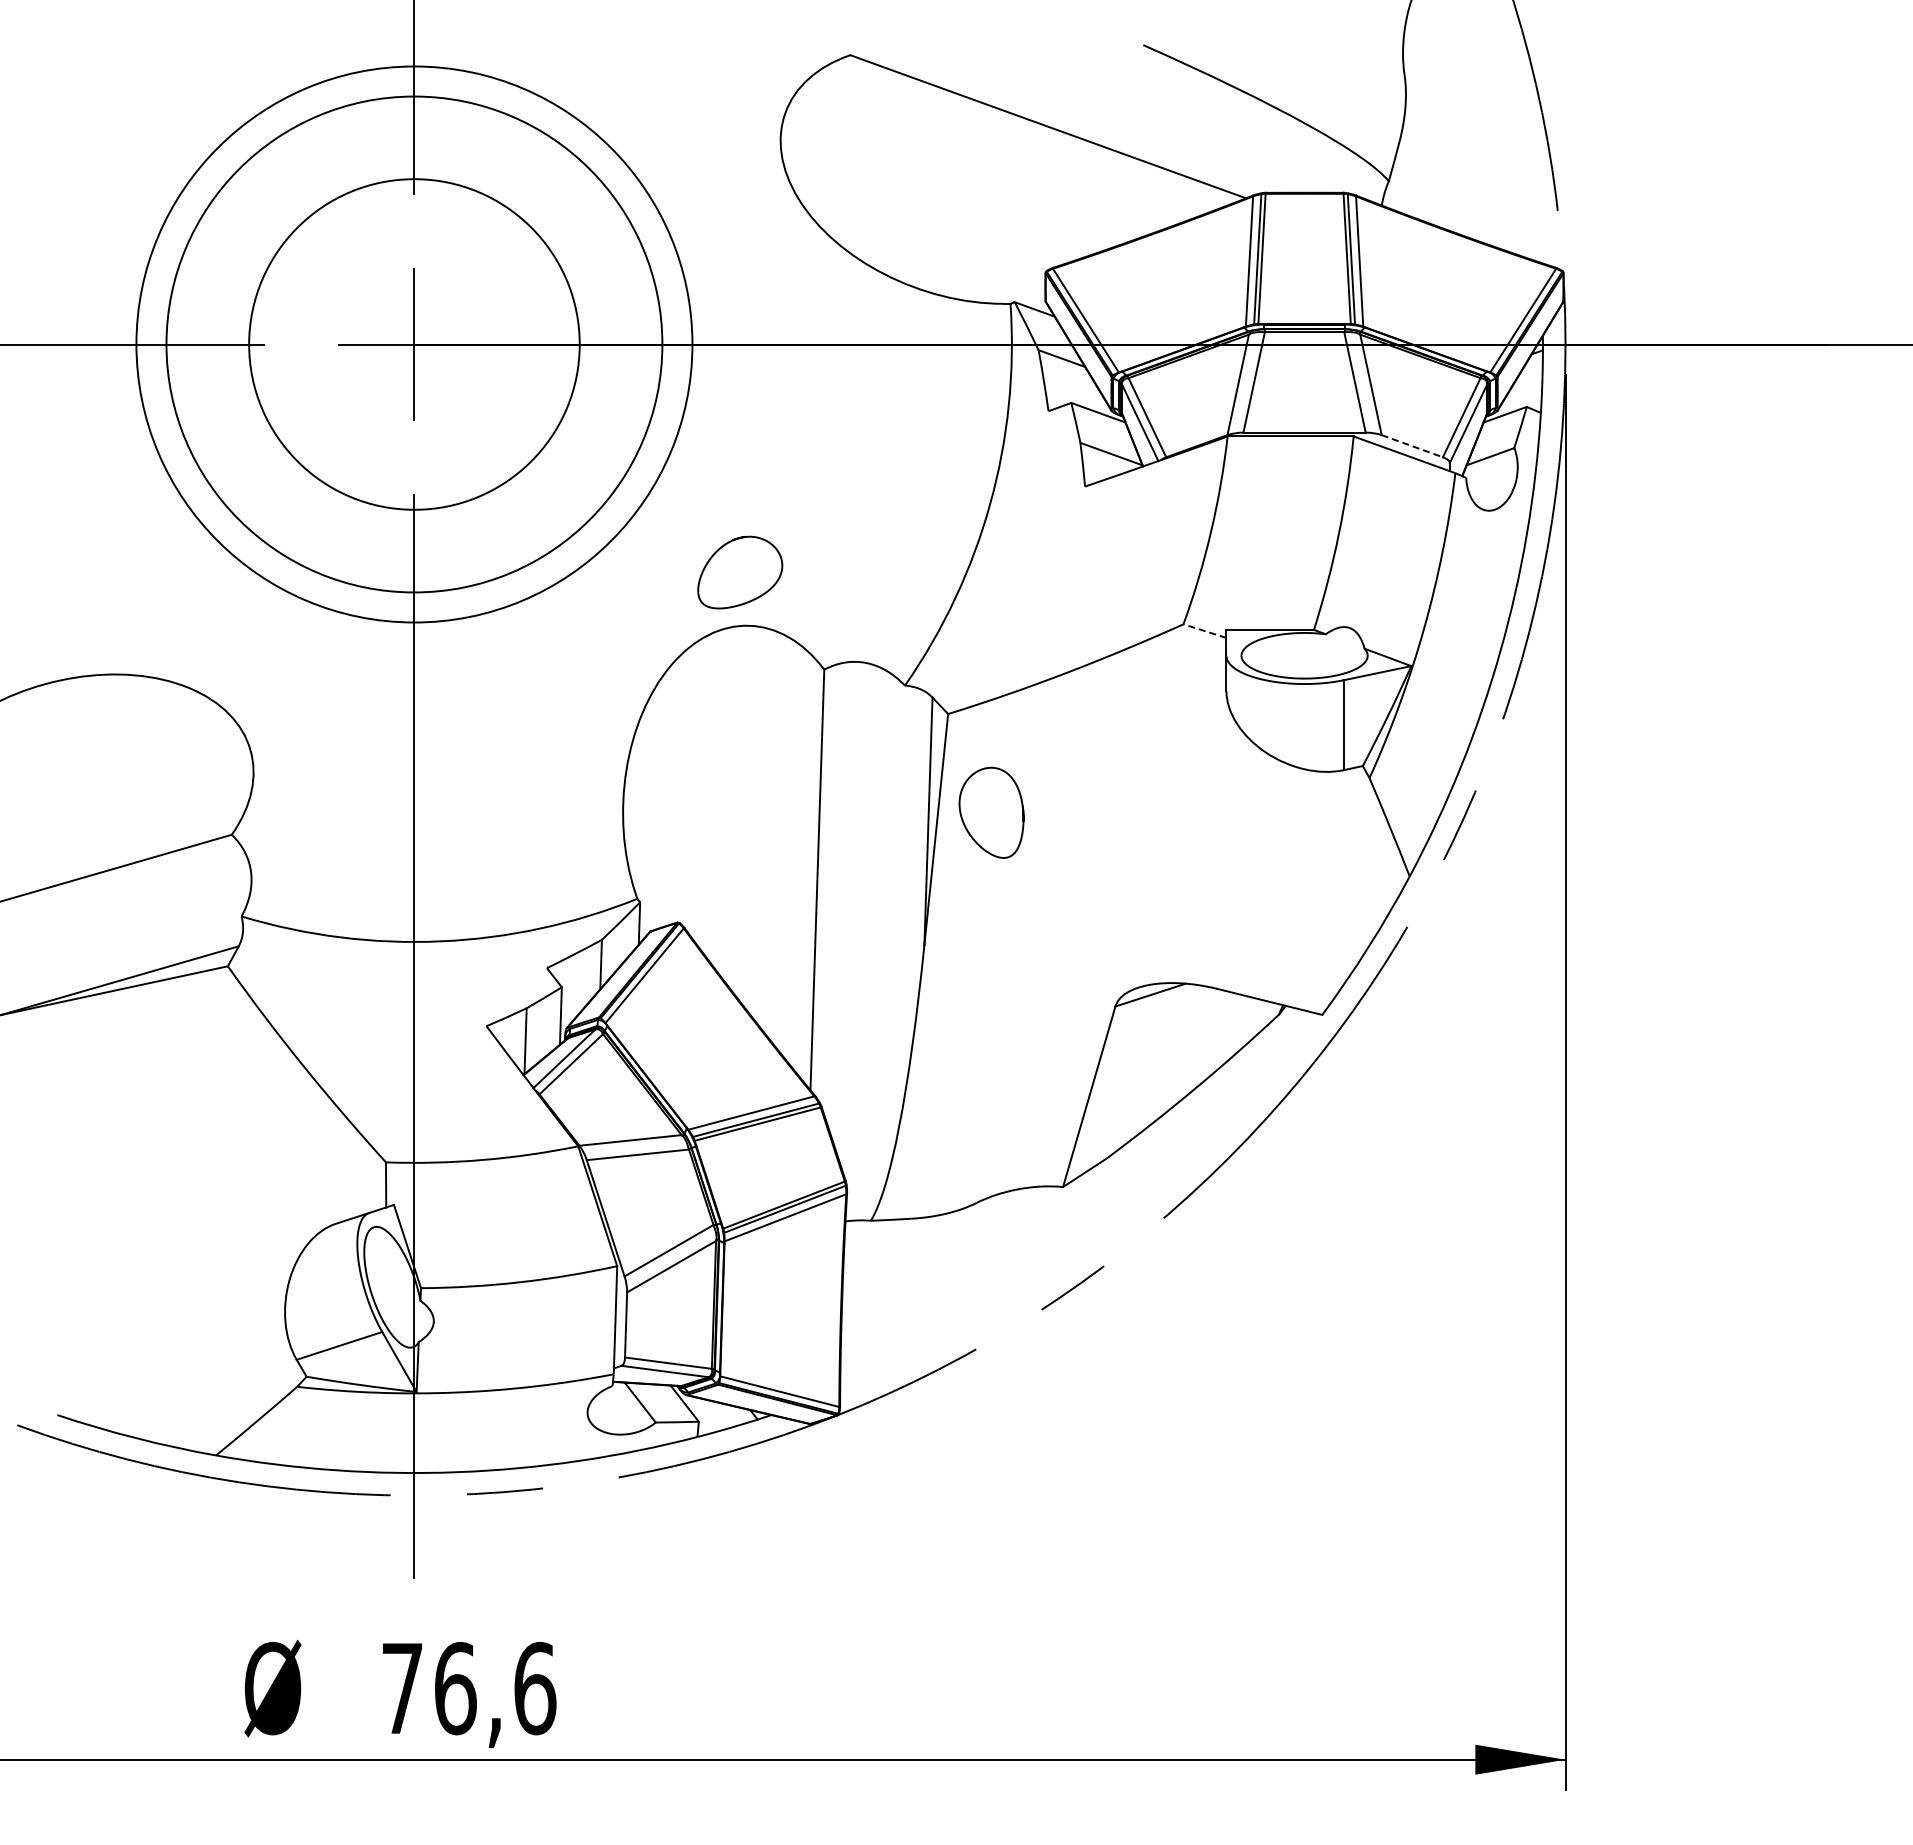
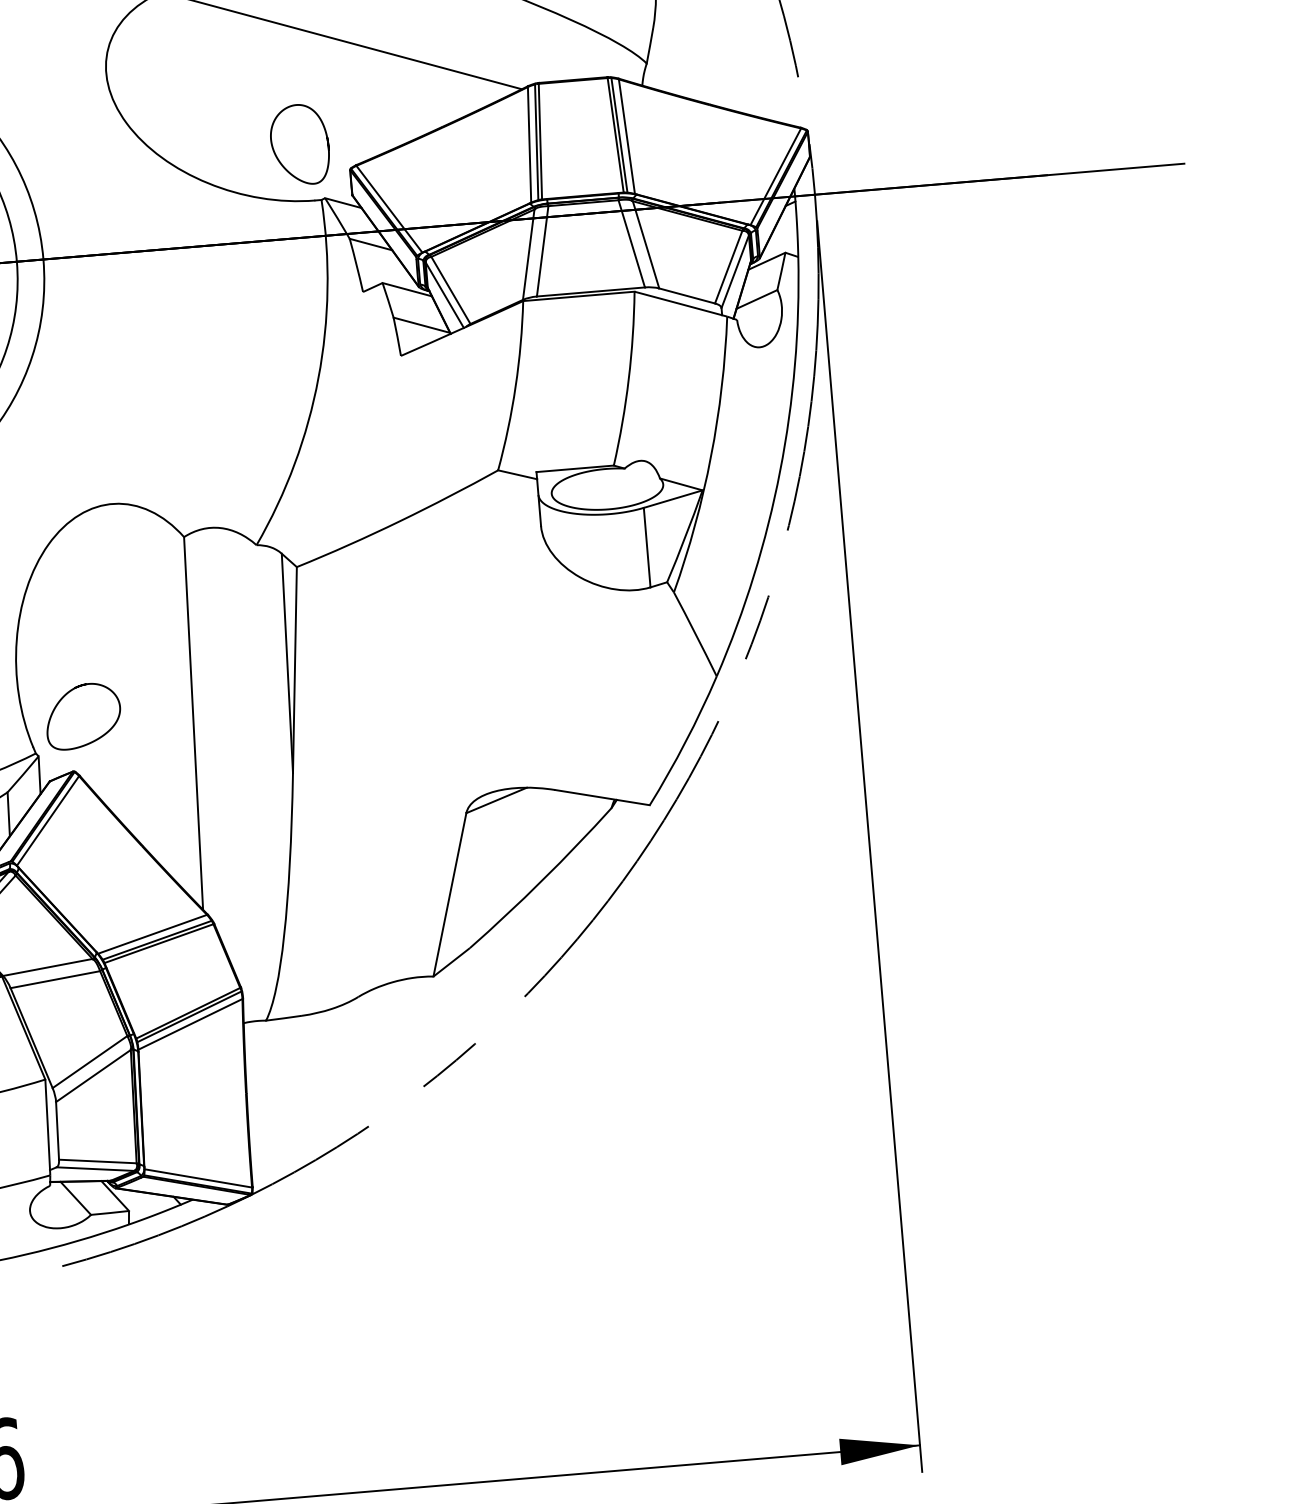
line: (1412, 446) -> (687, 296), dashed -> solid
curve: (753, 598) -> (97, 738), moved
line: (1204, 631) -> (517, 475), dashed -> solid
curve: (965, 824) -> (277, 157), moved

